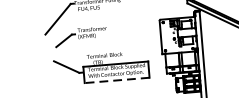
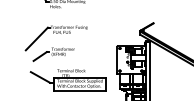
line: (116, 80) -> (79, 91), dashed -> solid

